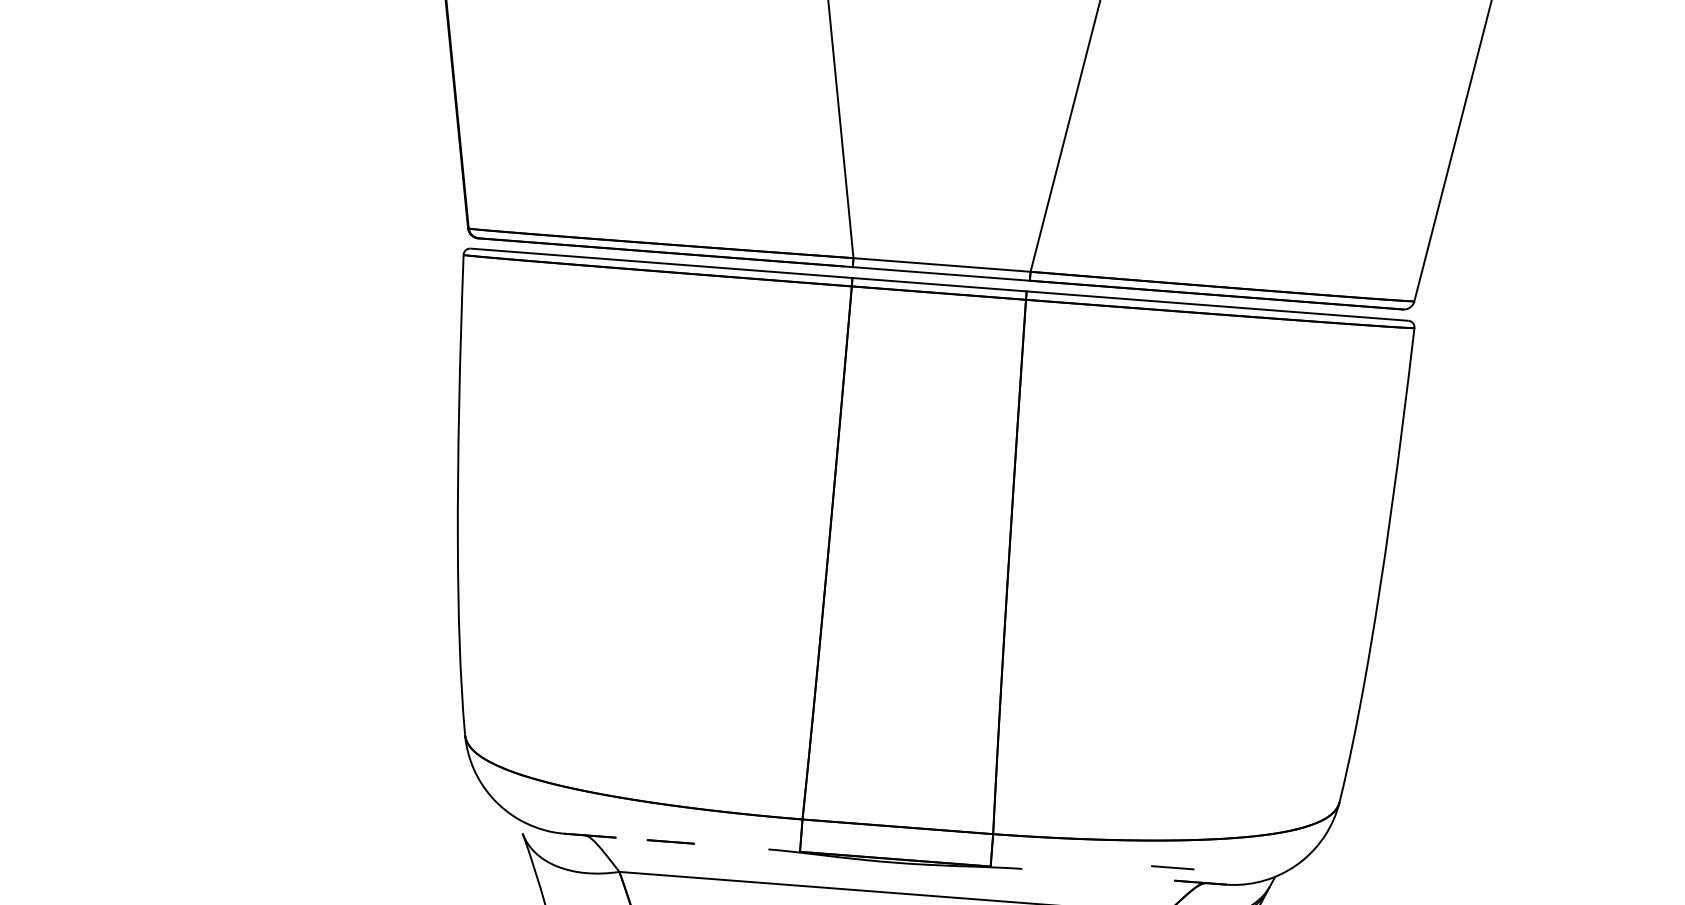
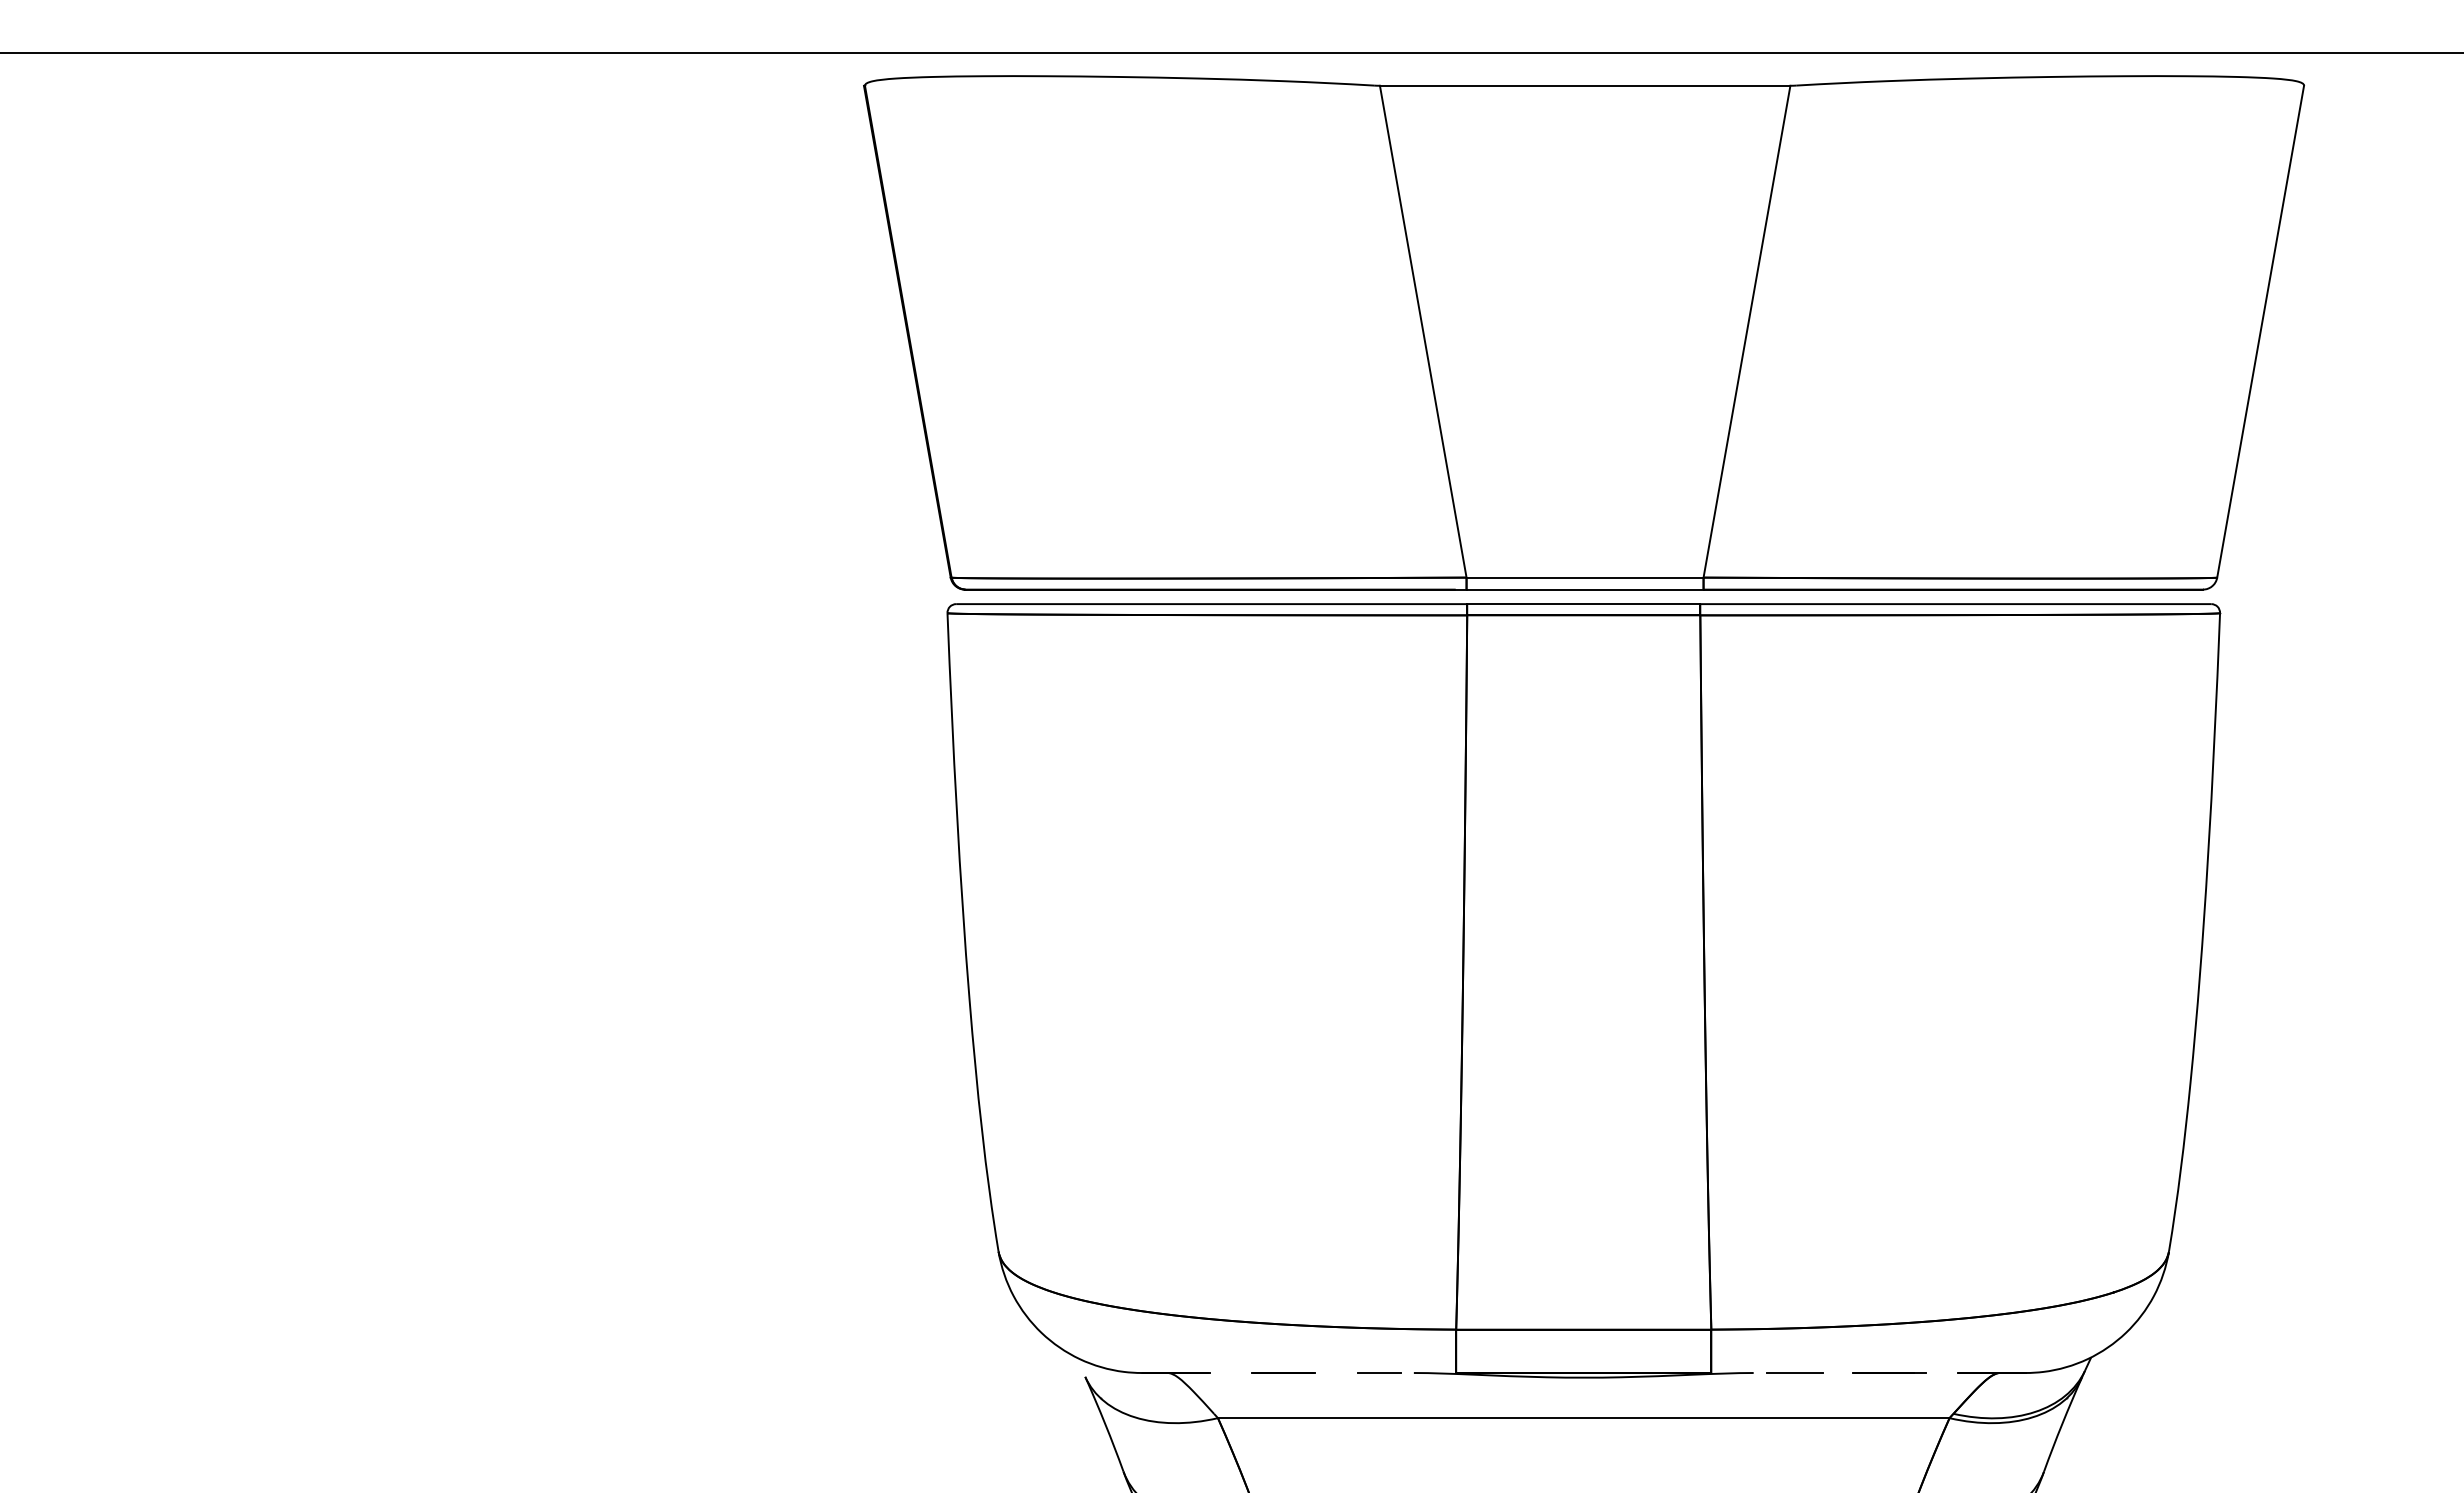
line: (742, 847) -> (1378, 1372), added
line: (1172, 867) -> (1794, 1372), moved
line: (1123, 876) -> (1889, 1372), added

